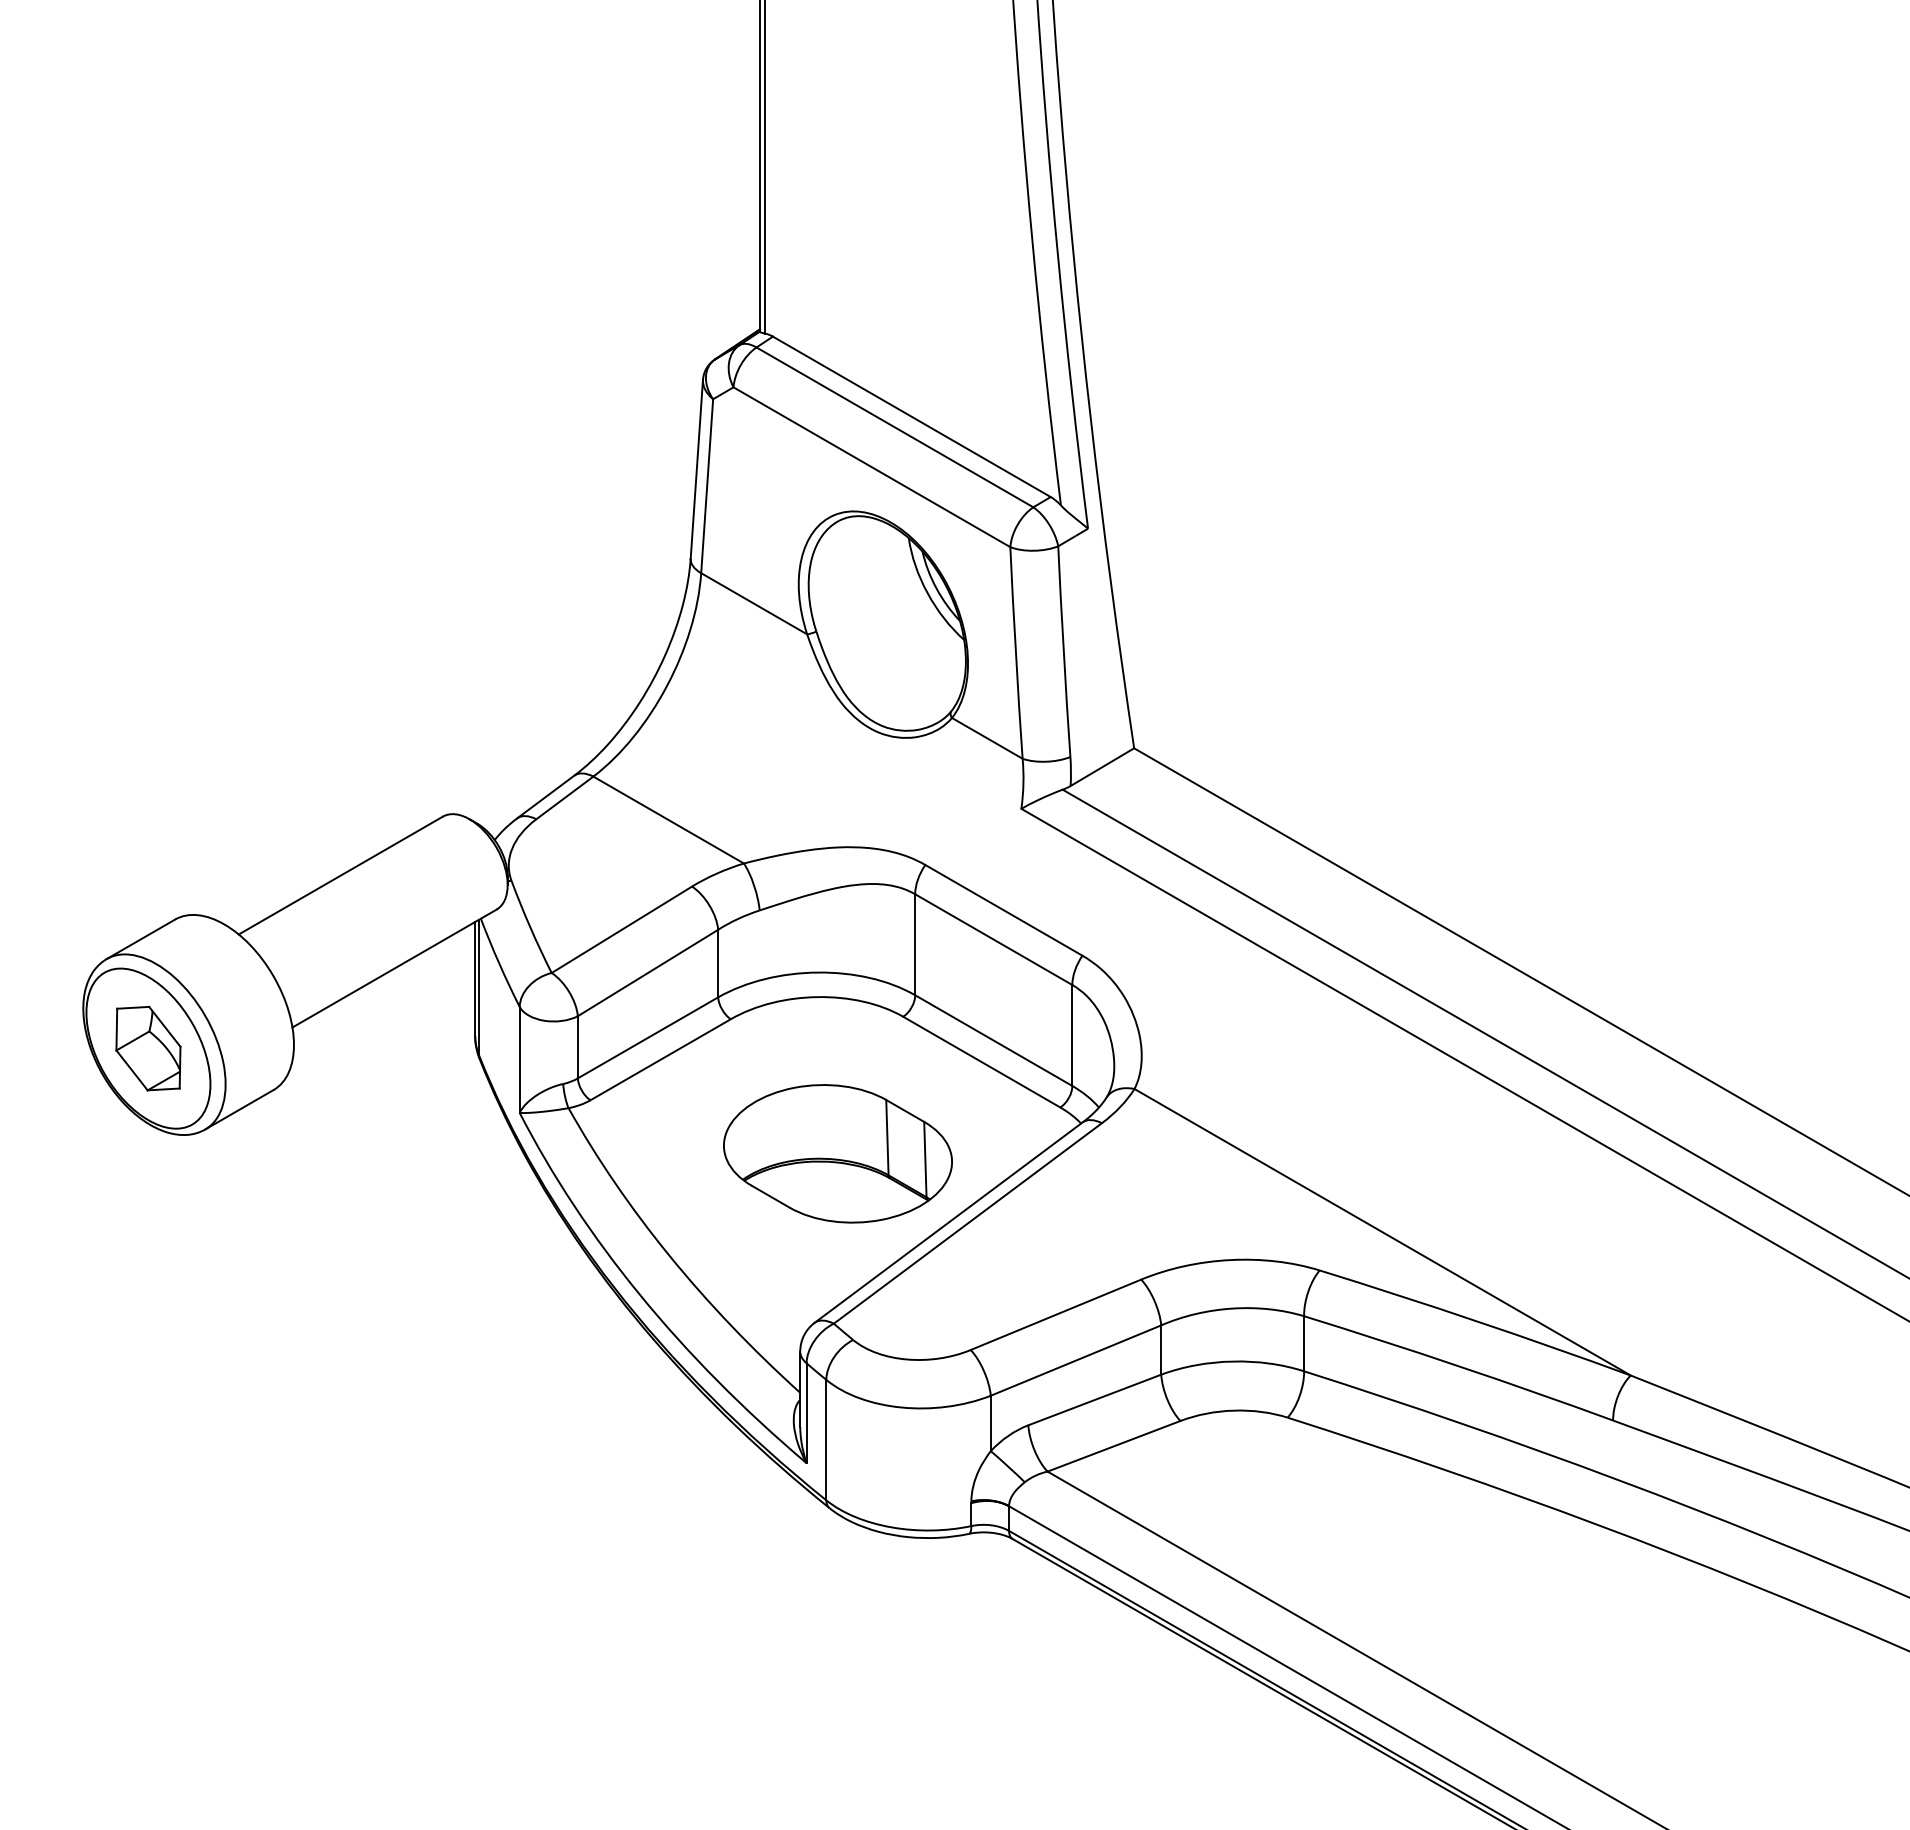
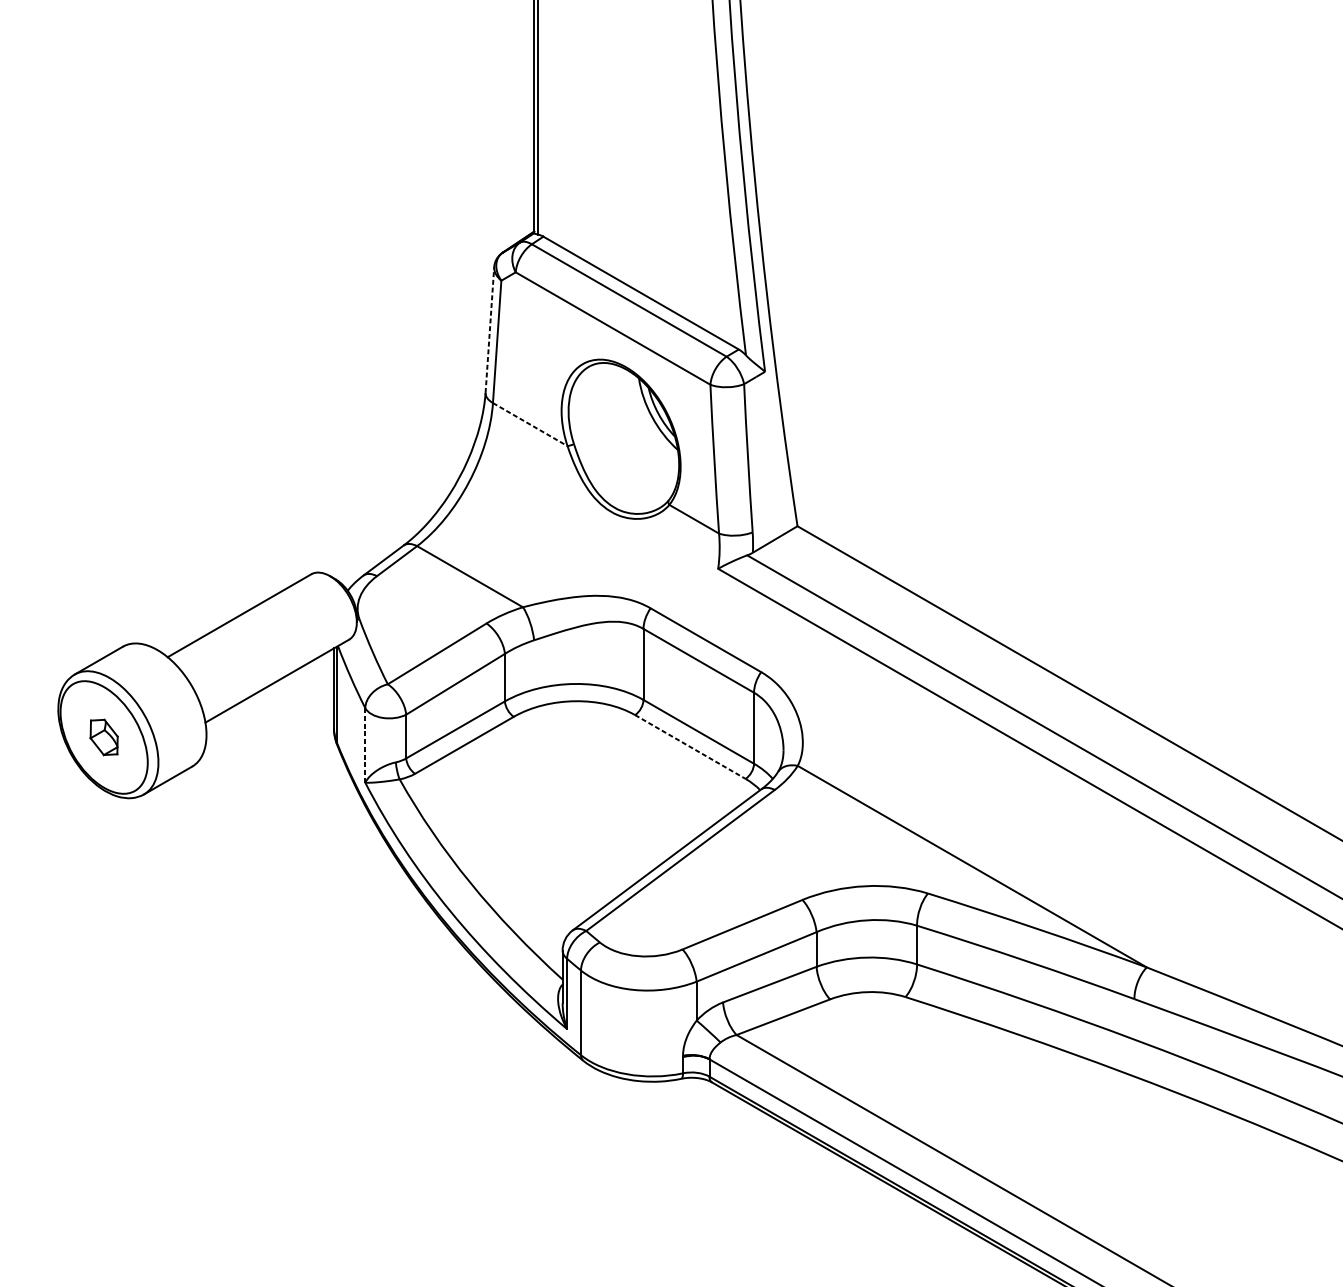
line: (696, 468) -> (489, 329), solid -> dashed
line: (754, 604) -> (530, 425), solid -> dashed
part: (148, 1048) -> (104, 737), size x0.6
line: (519, 1059) -> (365, 745), solid -> dashed
line: (981, 1062) -> (690, 747), solid -> dashed
part: (837, 1153) -> (588, 811), removed

